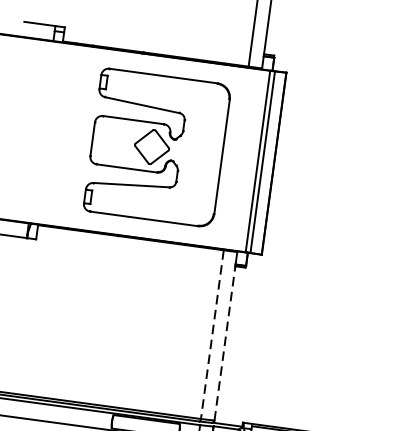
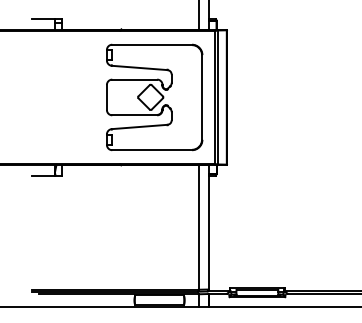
part: (157, 147) -> (154, 97), moved
line: (211, 334) -> (198, 227), dashed -> solid
line: (224, 343) -> (208, 232), dashed -> solid

